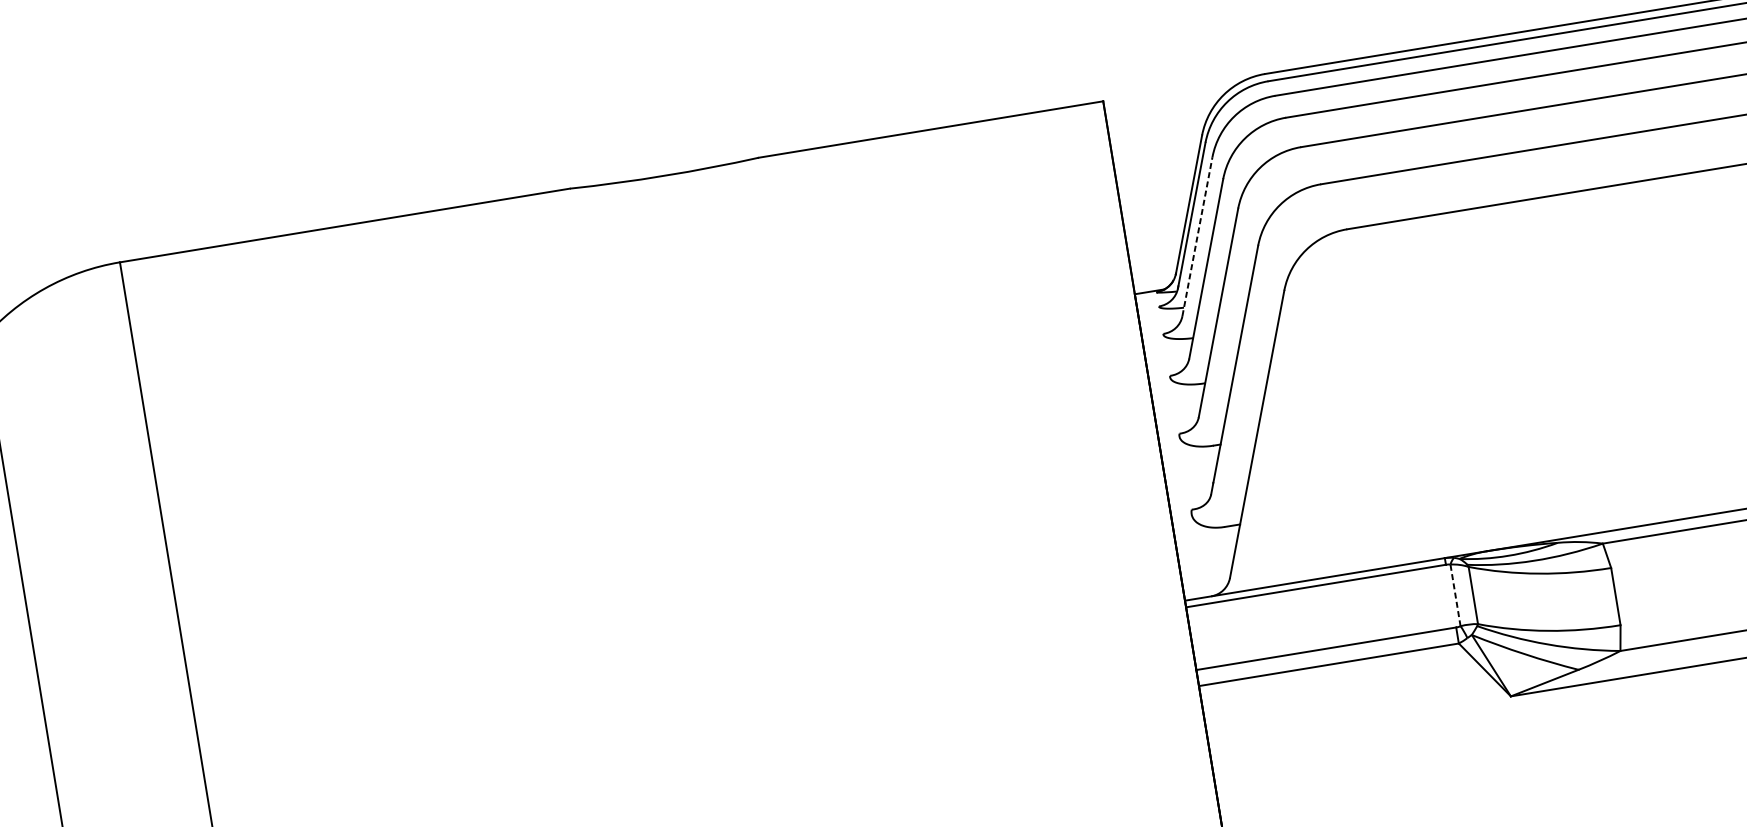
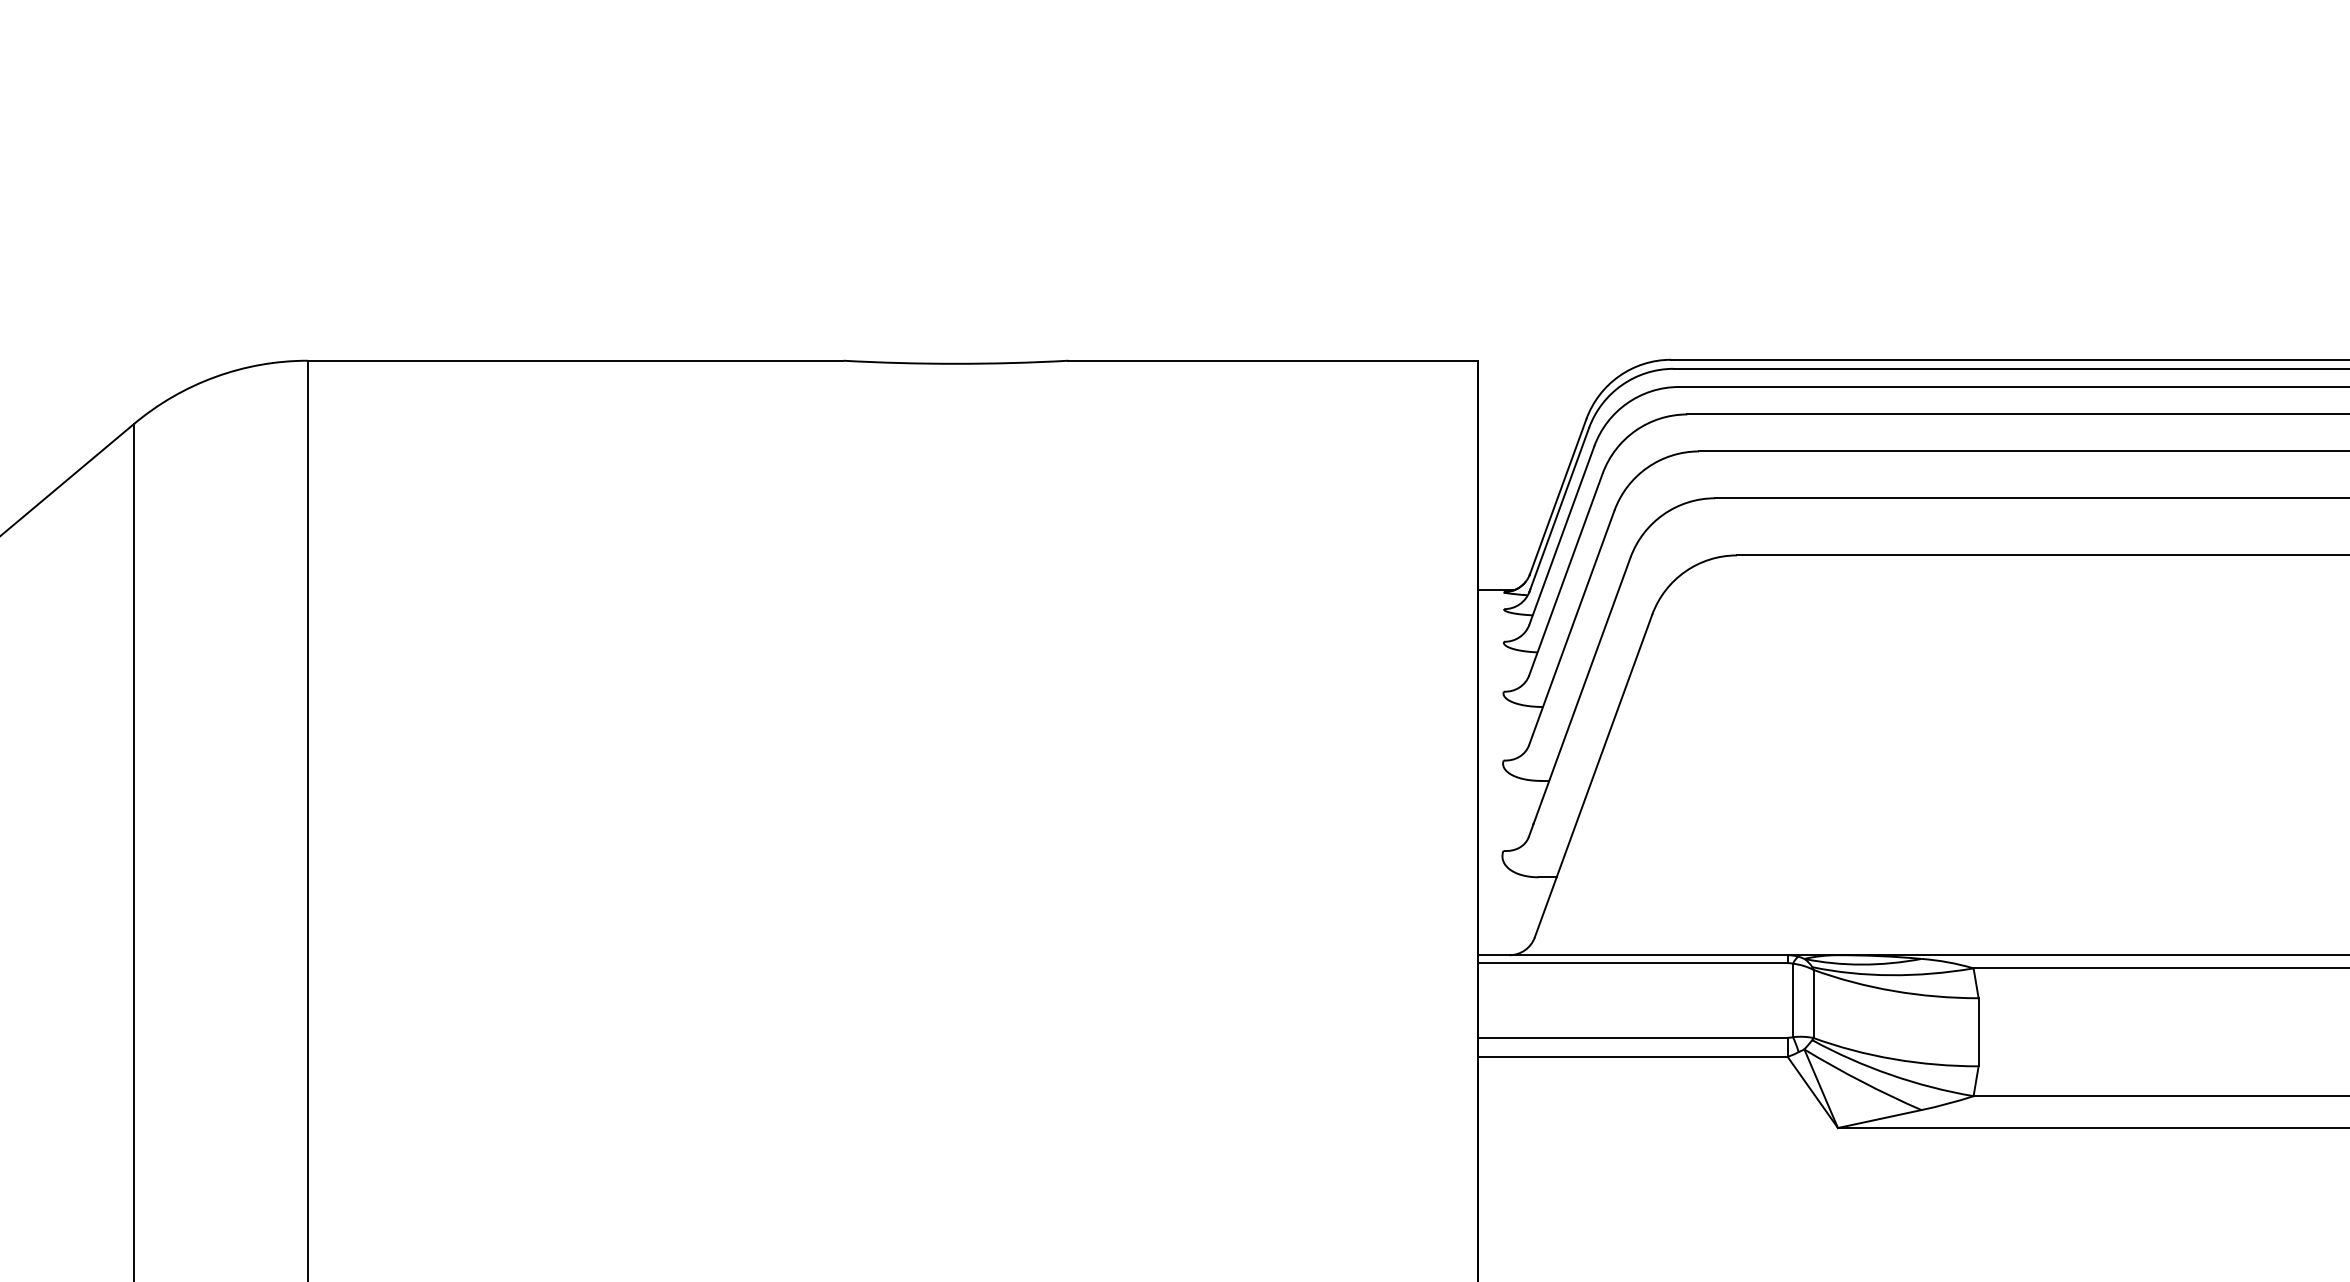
line: (1197, 236) -> (1561, 535), dashed -> solid
line: (1455, 595) -> (1792, 1000), dashed -> solid

